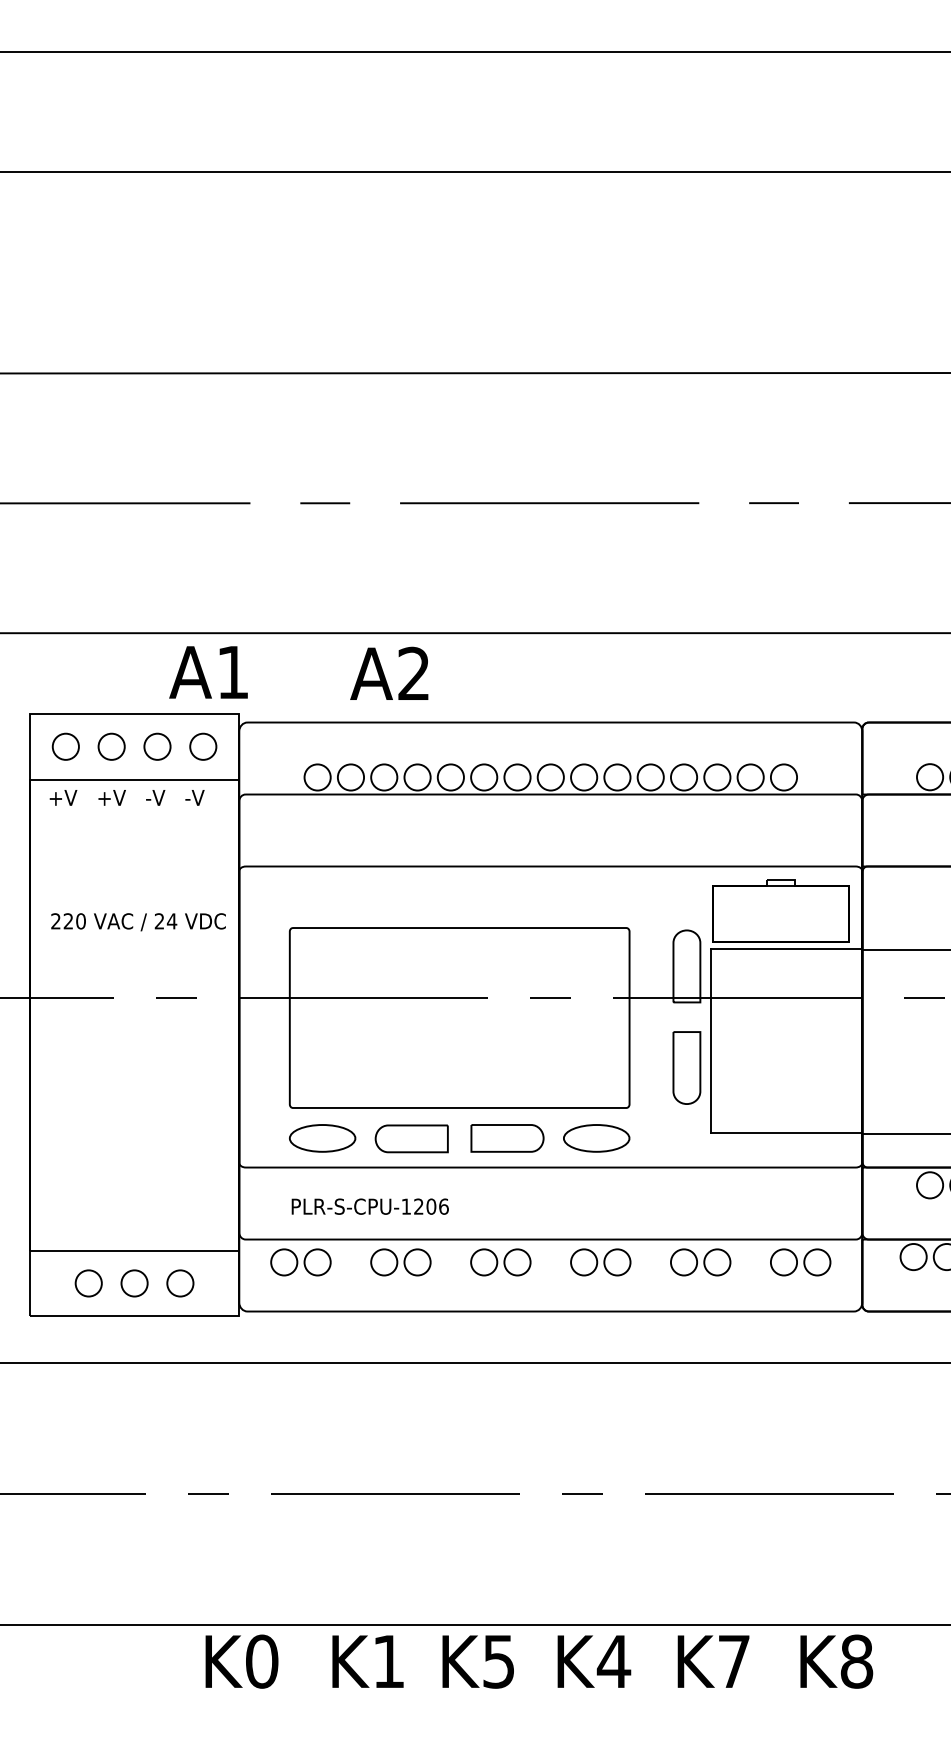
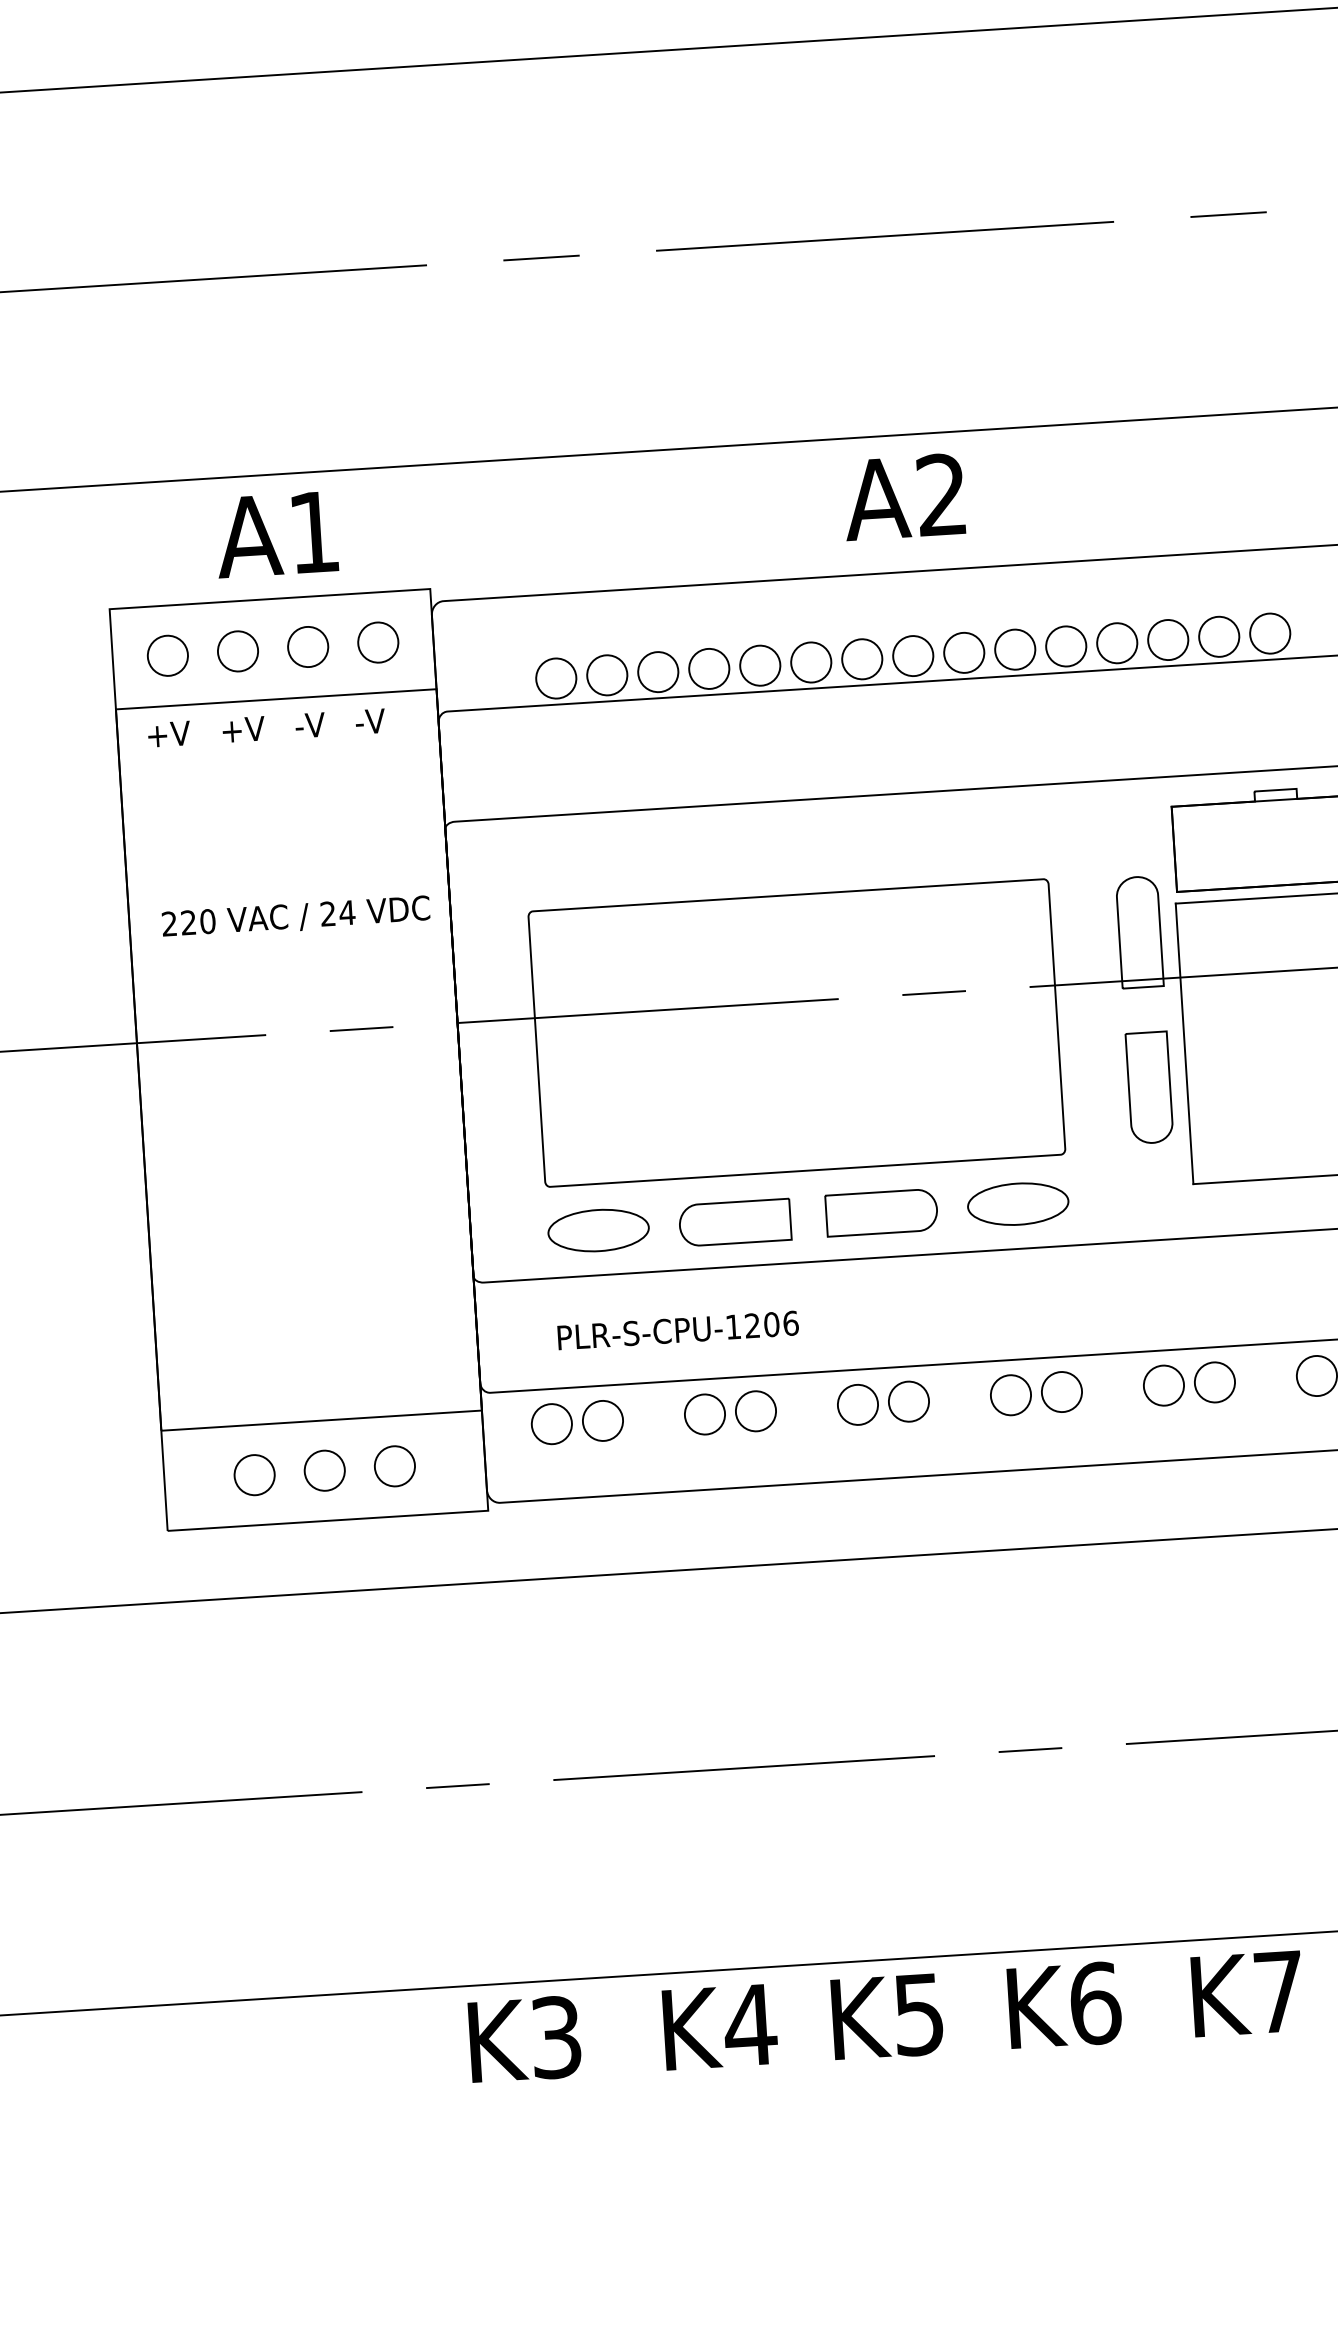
text: (208, 672) -> (276, 534), moved
text: (389, 672) -> (904, 495), moved
text: (262, 1661) -> (557, 2037), K0 -> K3
text: (388, 1661) -> (749, 2025), K1 -> K4
text: (613, 1661) -> (1094, 2003), K4 -> K6

